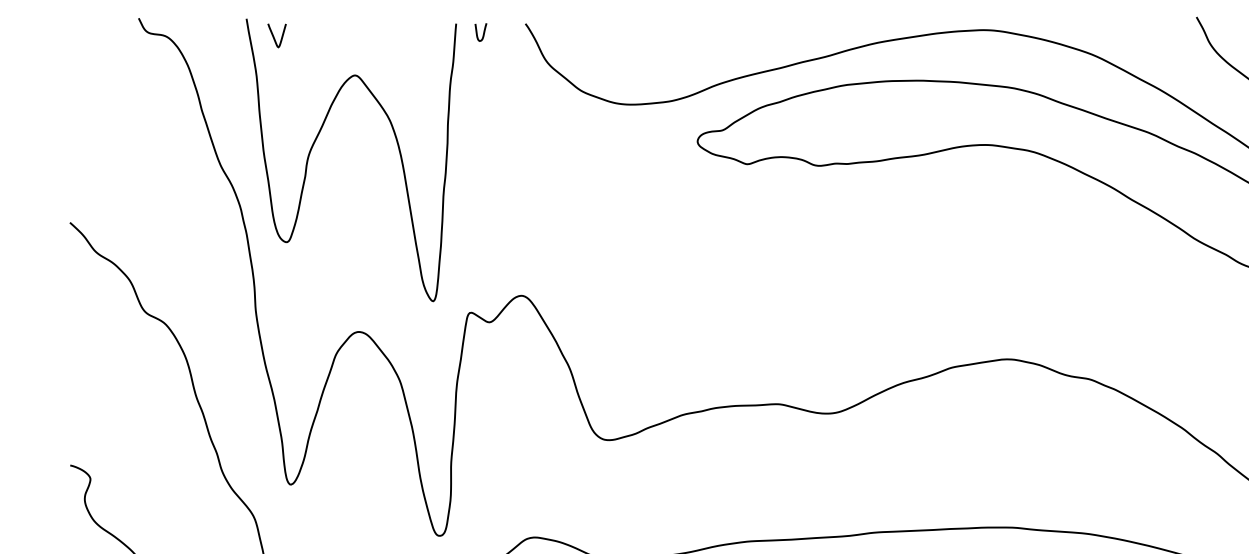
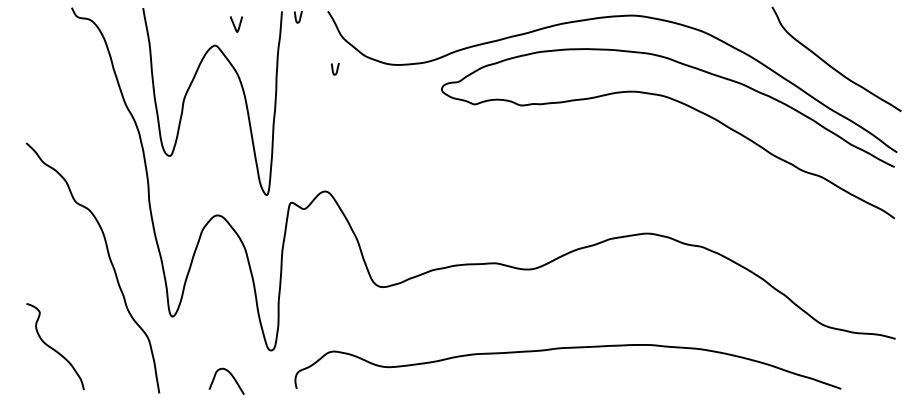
curve: (274, 36) -> (234, 24), moved
curve: (538, 111) -> (336, 69), added

